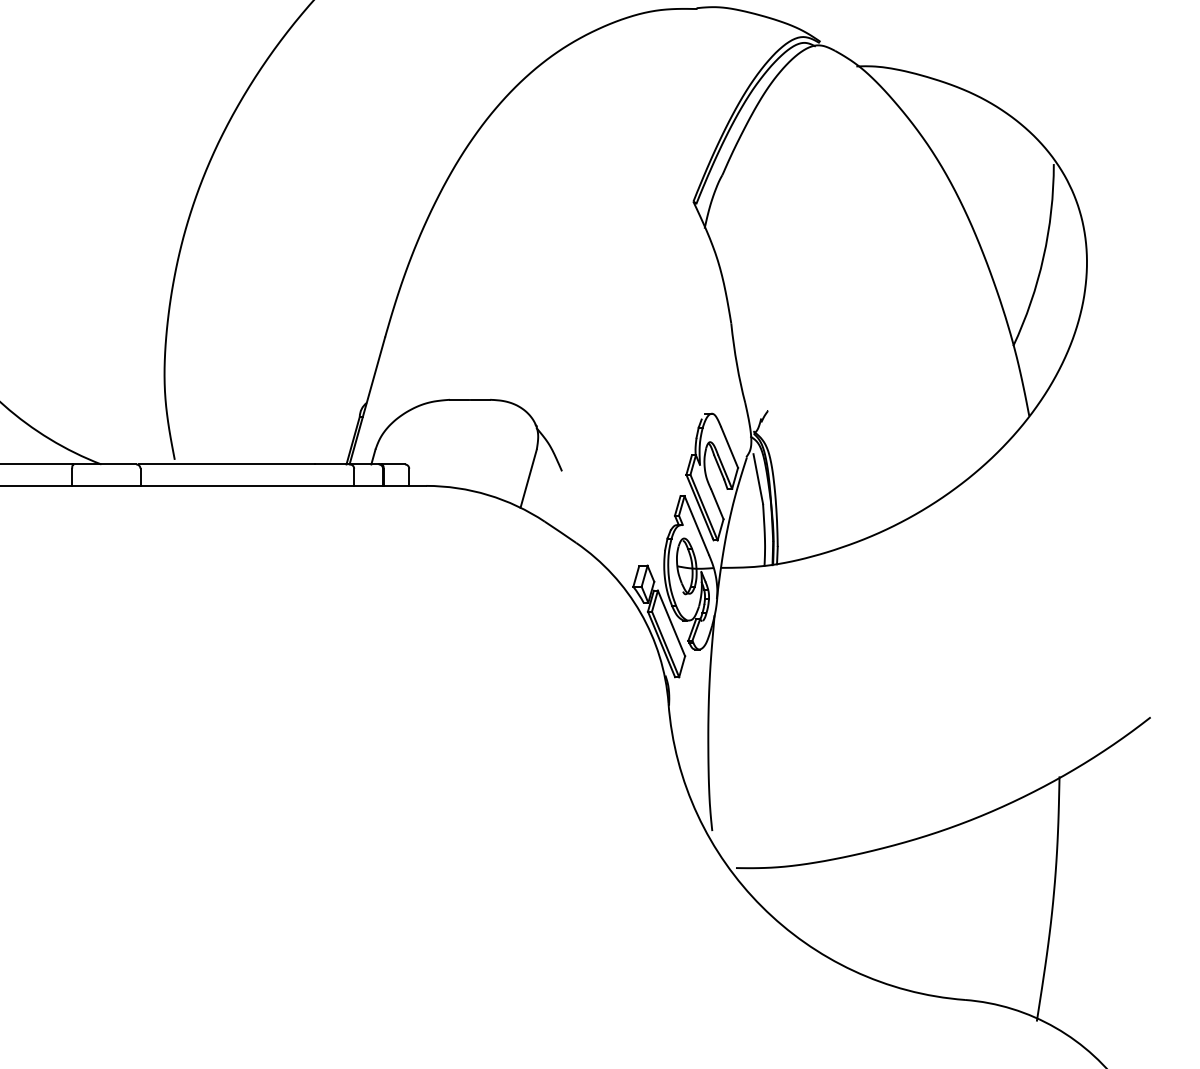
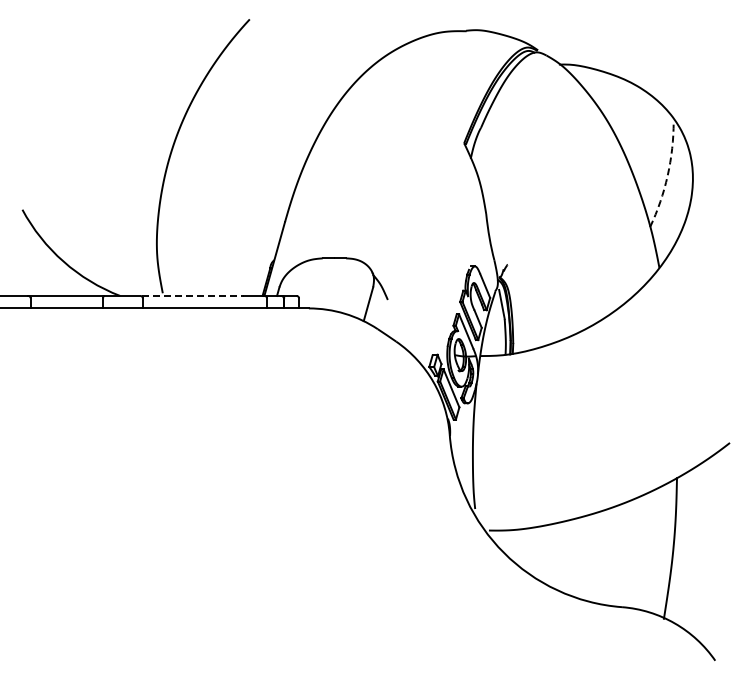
arc: (1043, 257) -> (667, 175), solid -> dashed
line: (227, 463) -> (193, 295), solid -> dashed

